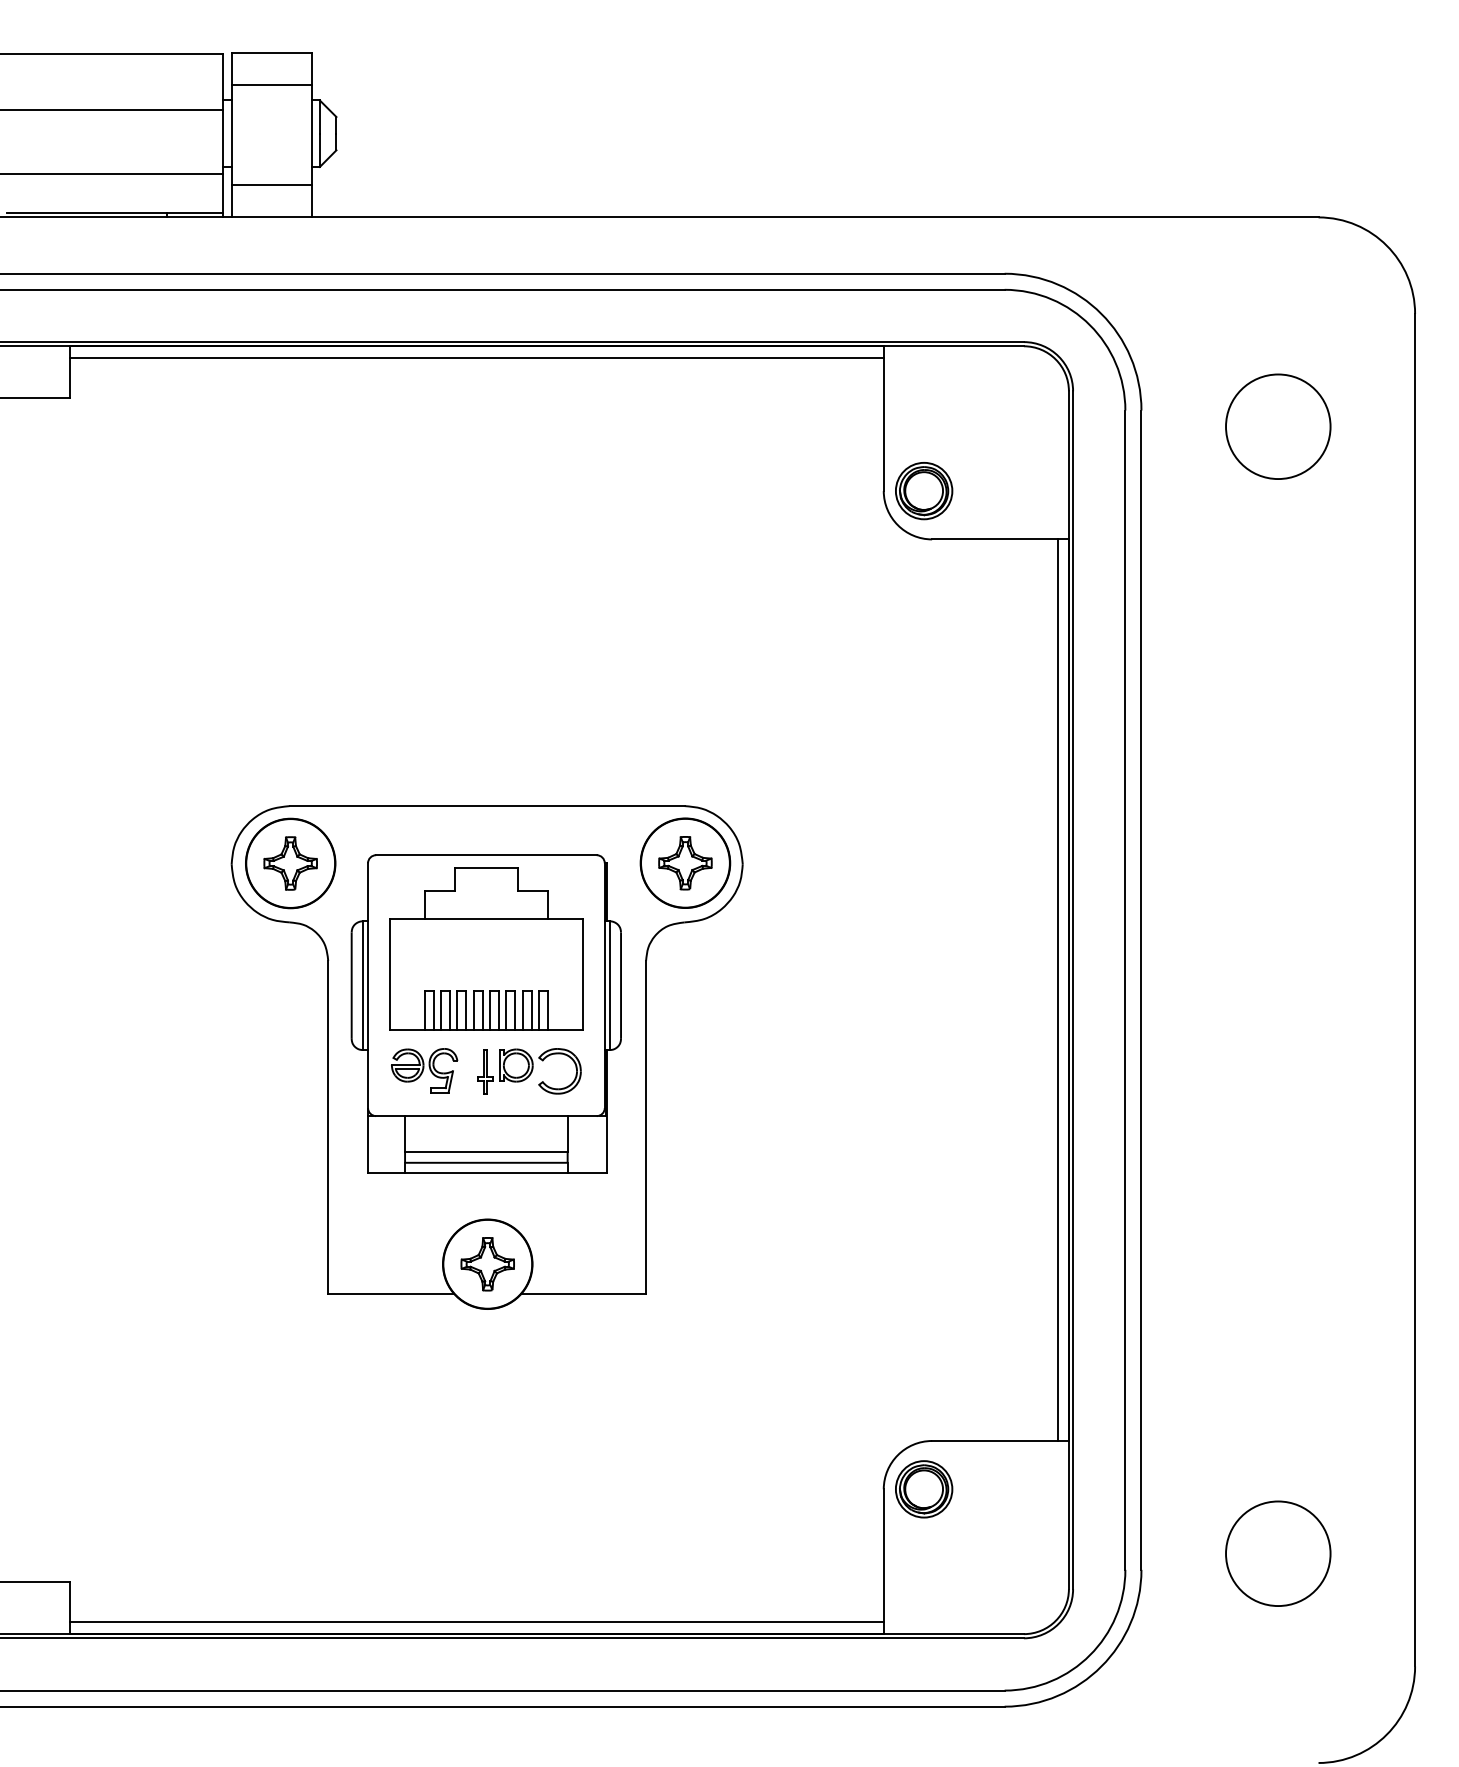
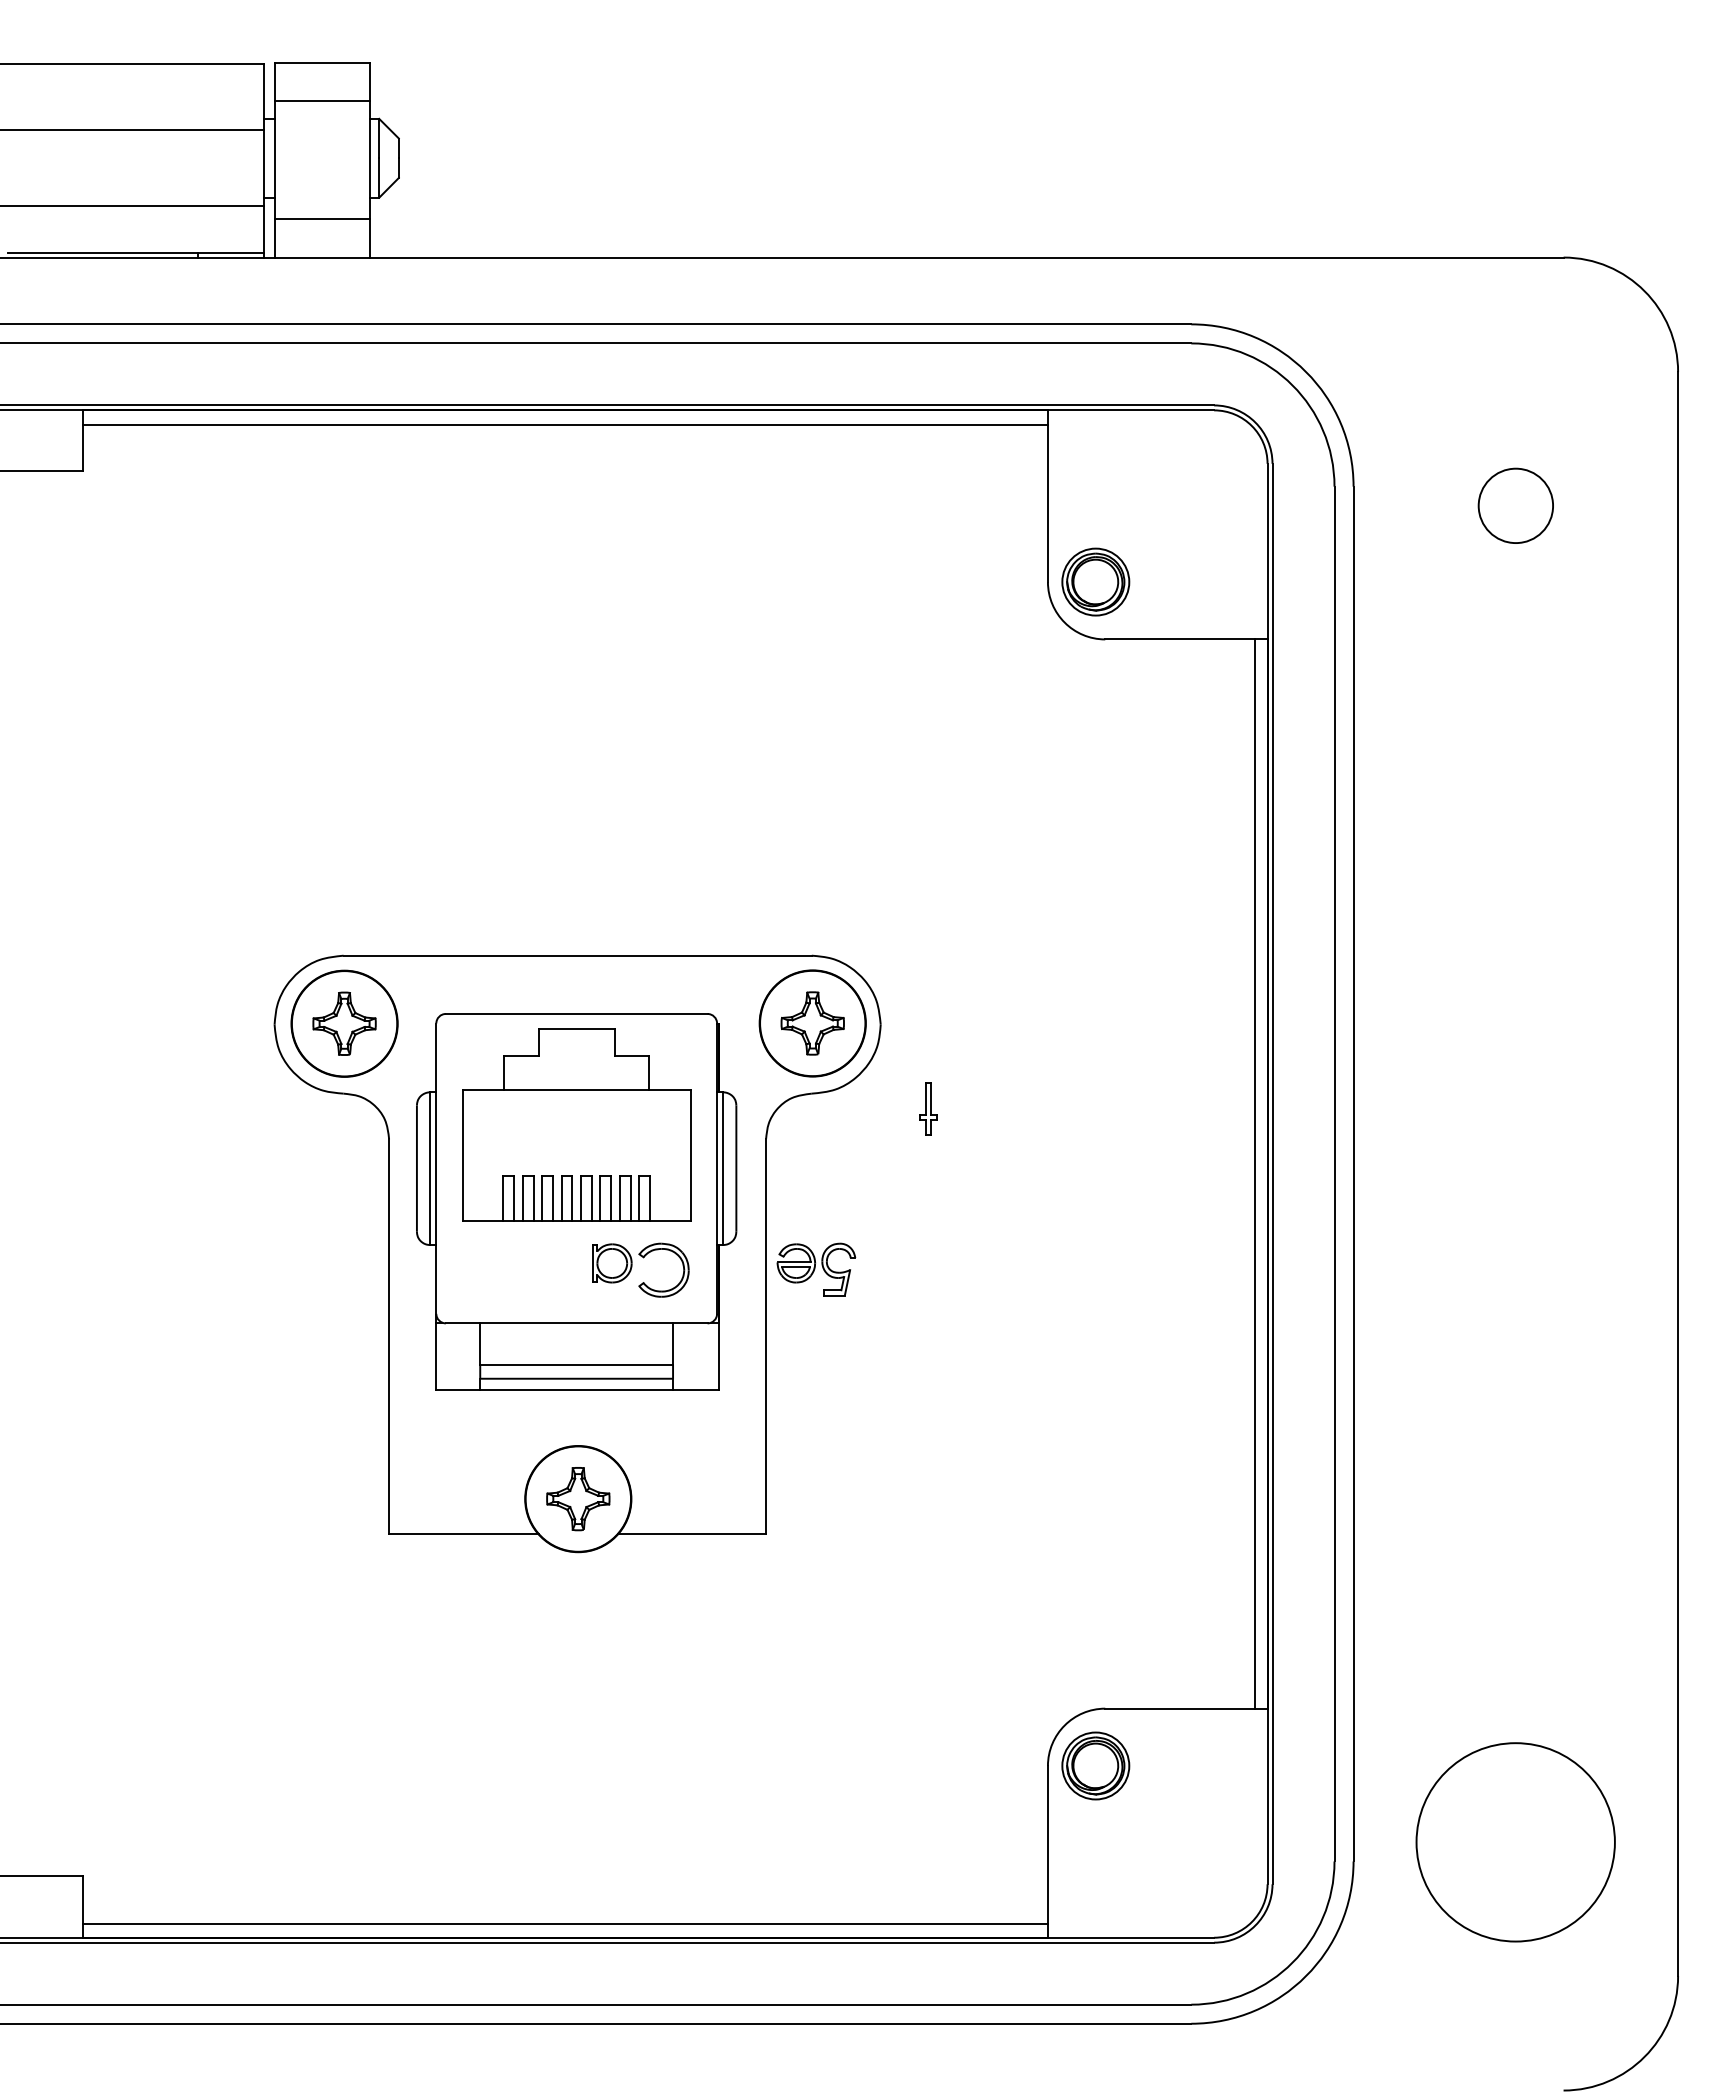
circle: (1278, 426) -> (1515, 505), size x0.6
part: (424, 1070) -> (816, 1269), moved
part: (485, 1071) -> (928, 1108), moved
circle: (1278, 1553) -> (1515, 1842), size x1.6

